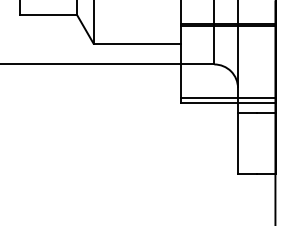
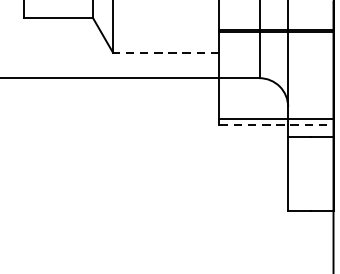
line: (137, 43) -> (166, 52), solid -> dashed
line: (229, 102) -> (277, 124), solid -> dashed

